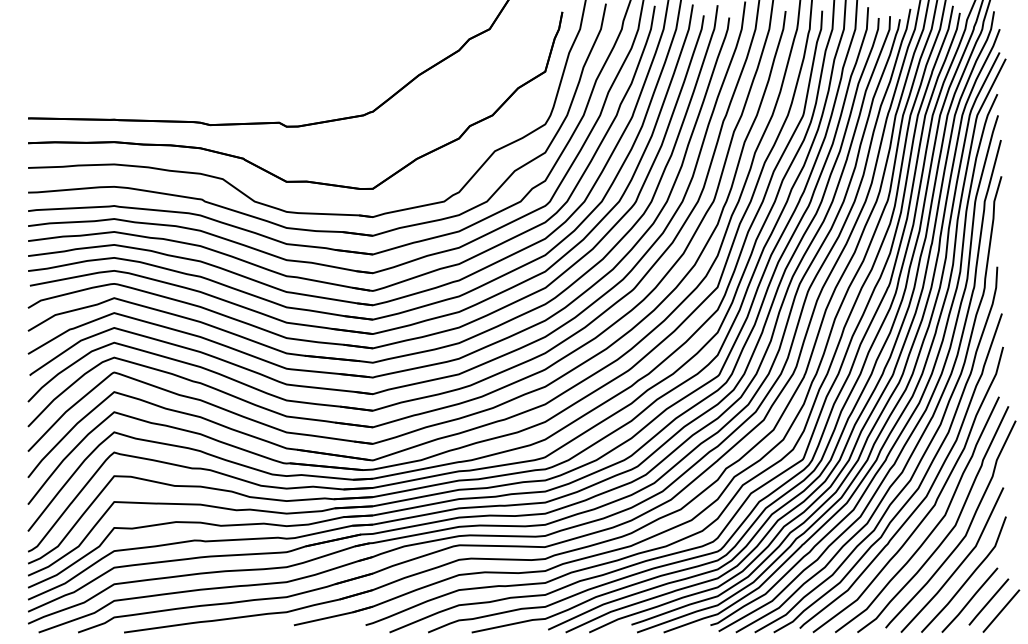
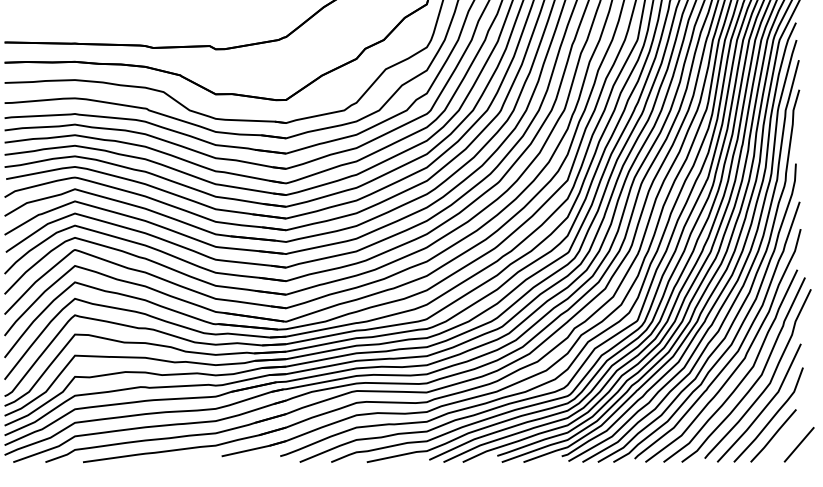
line: (988, 601) -> (788, 436), removed

